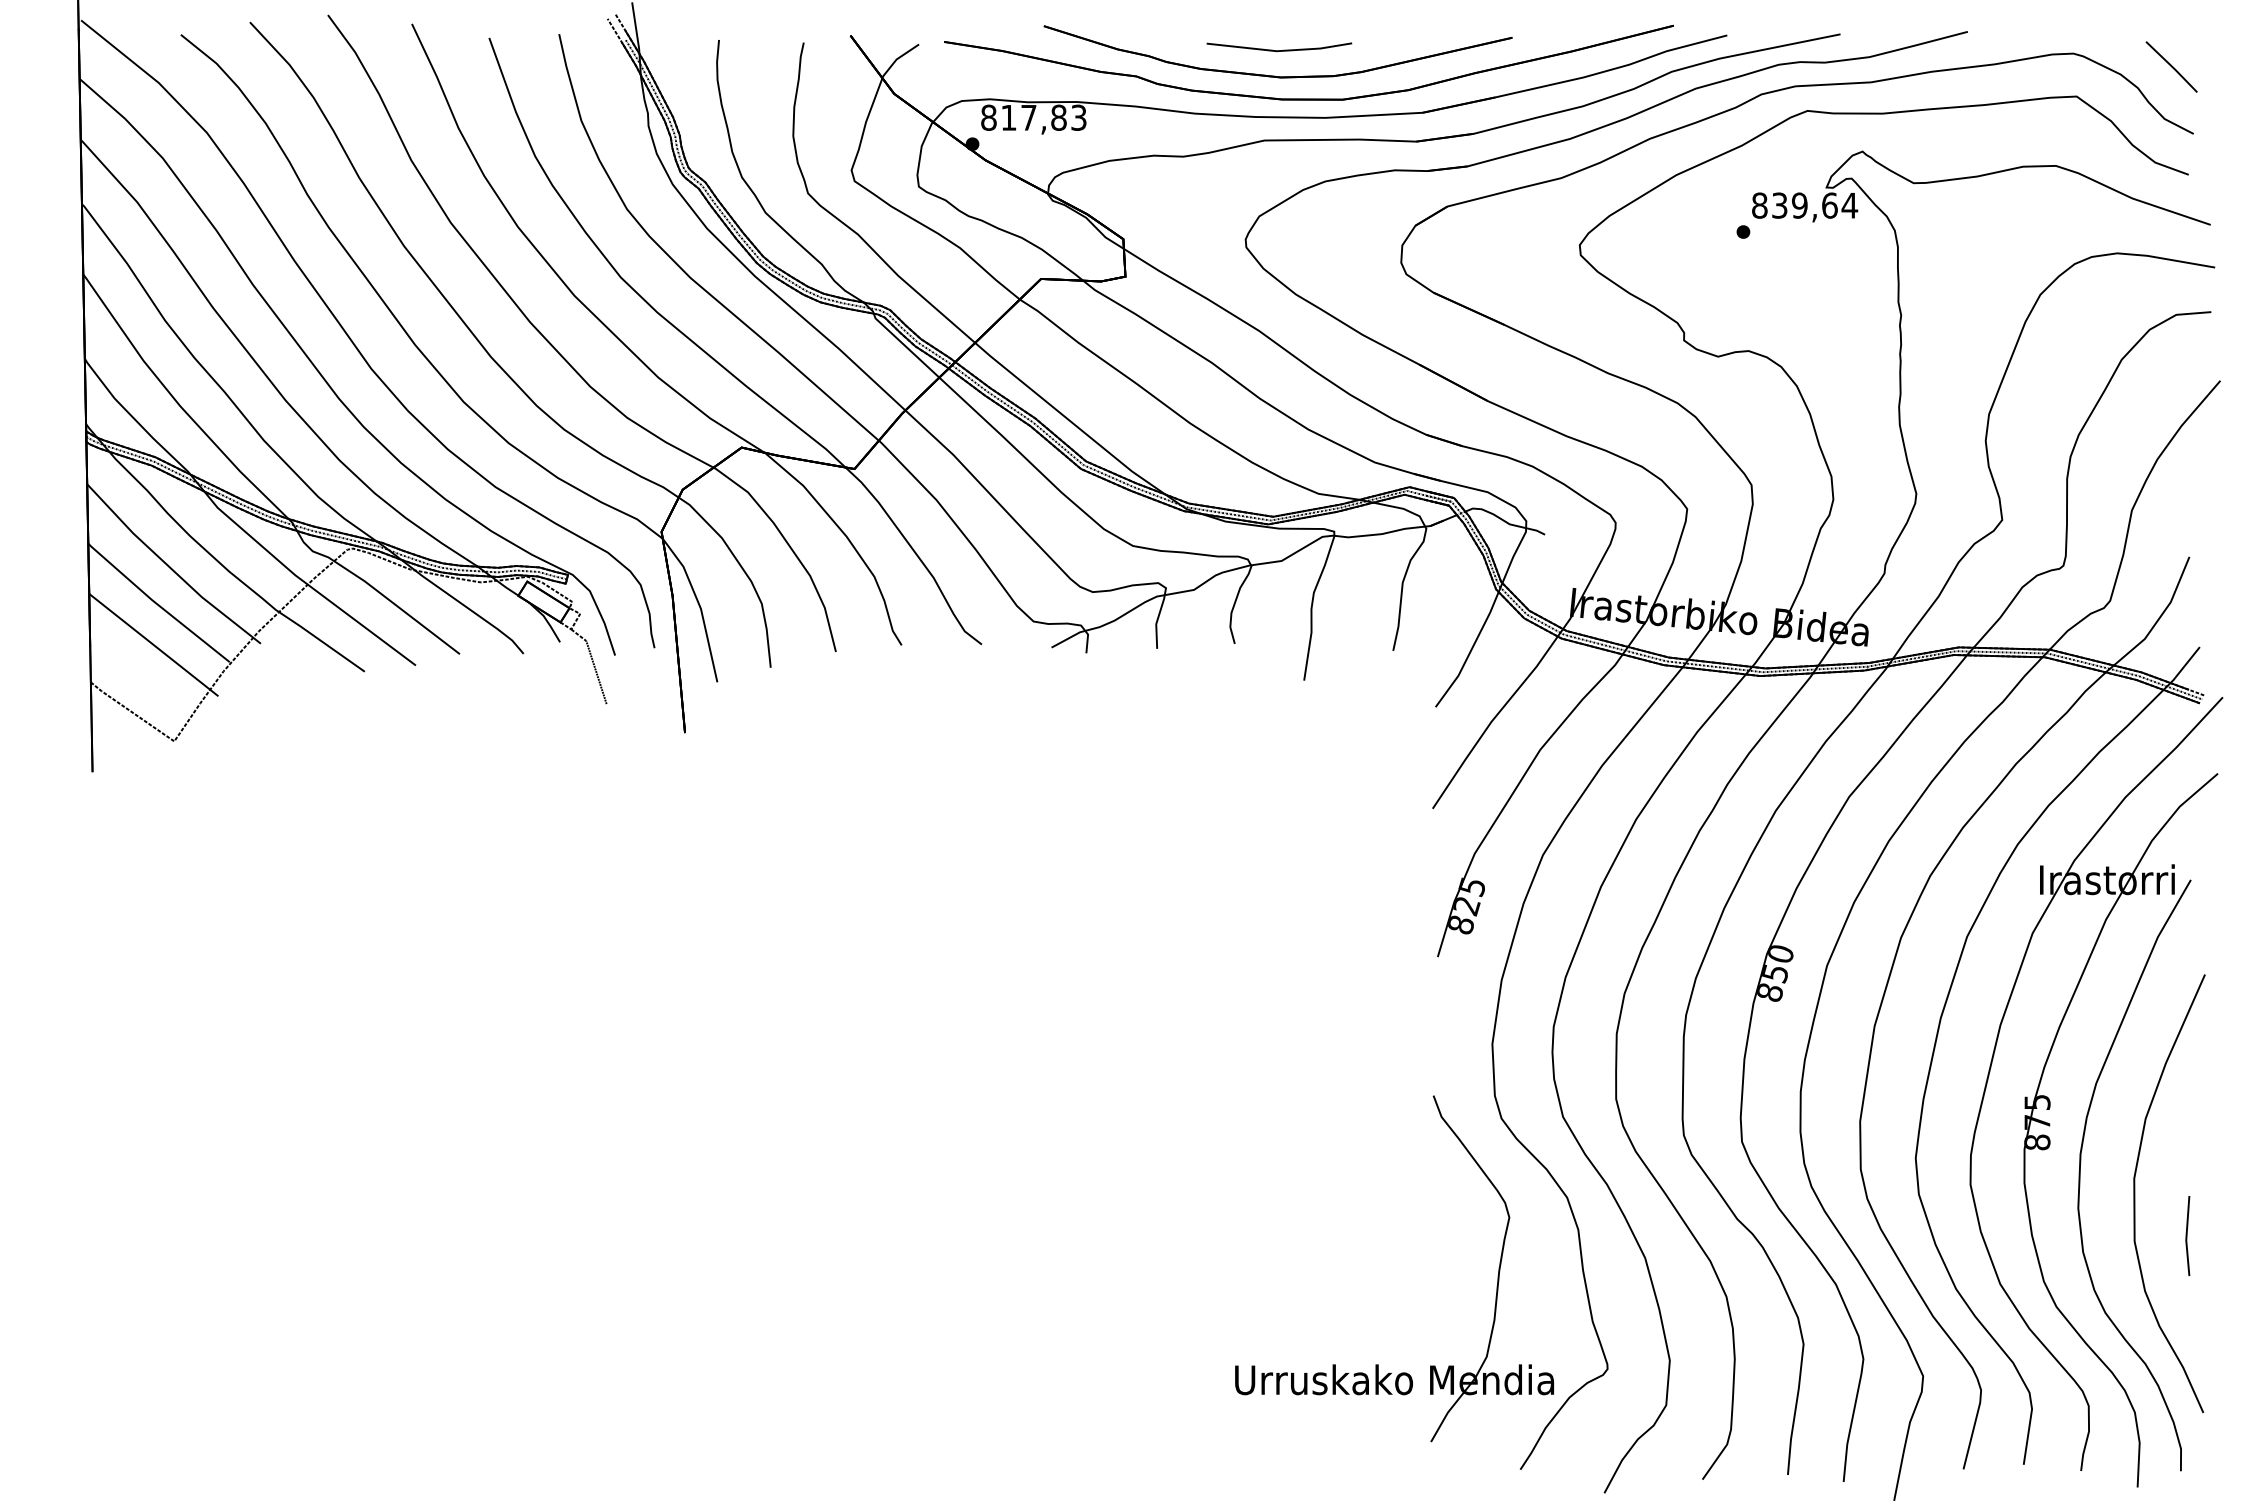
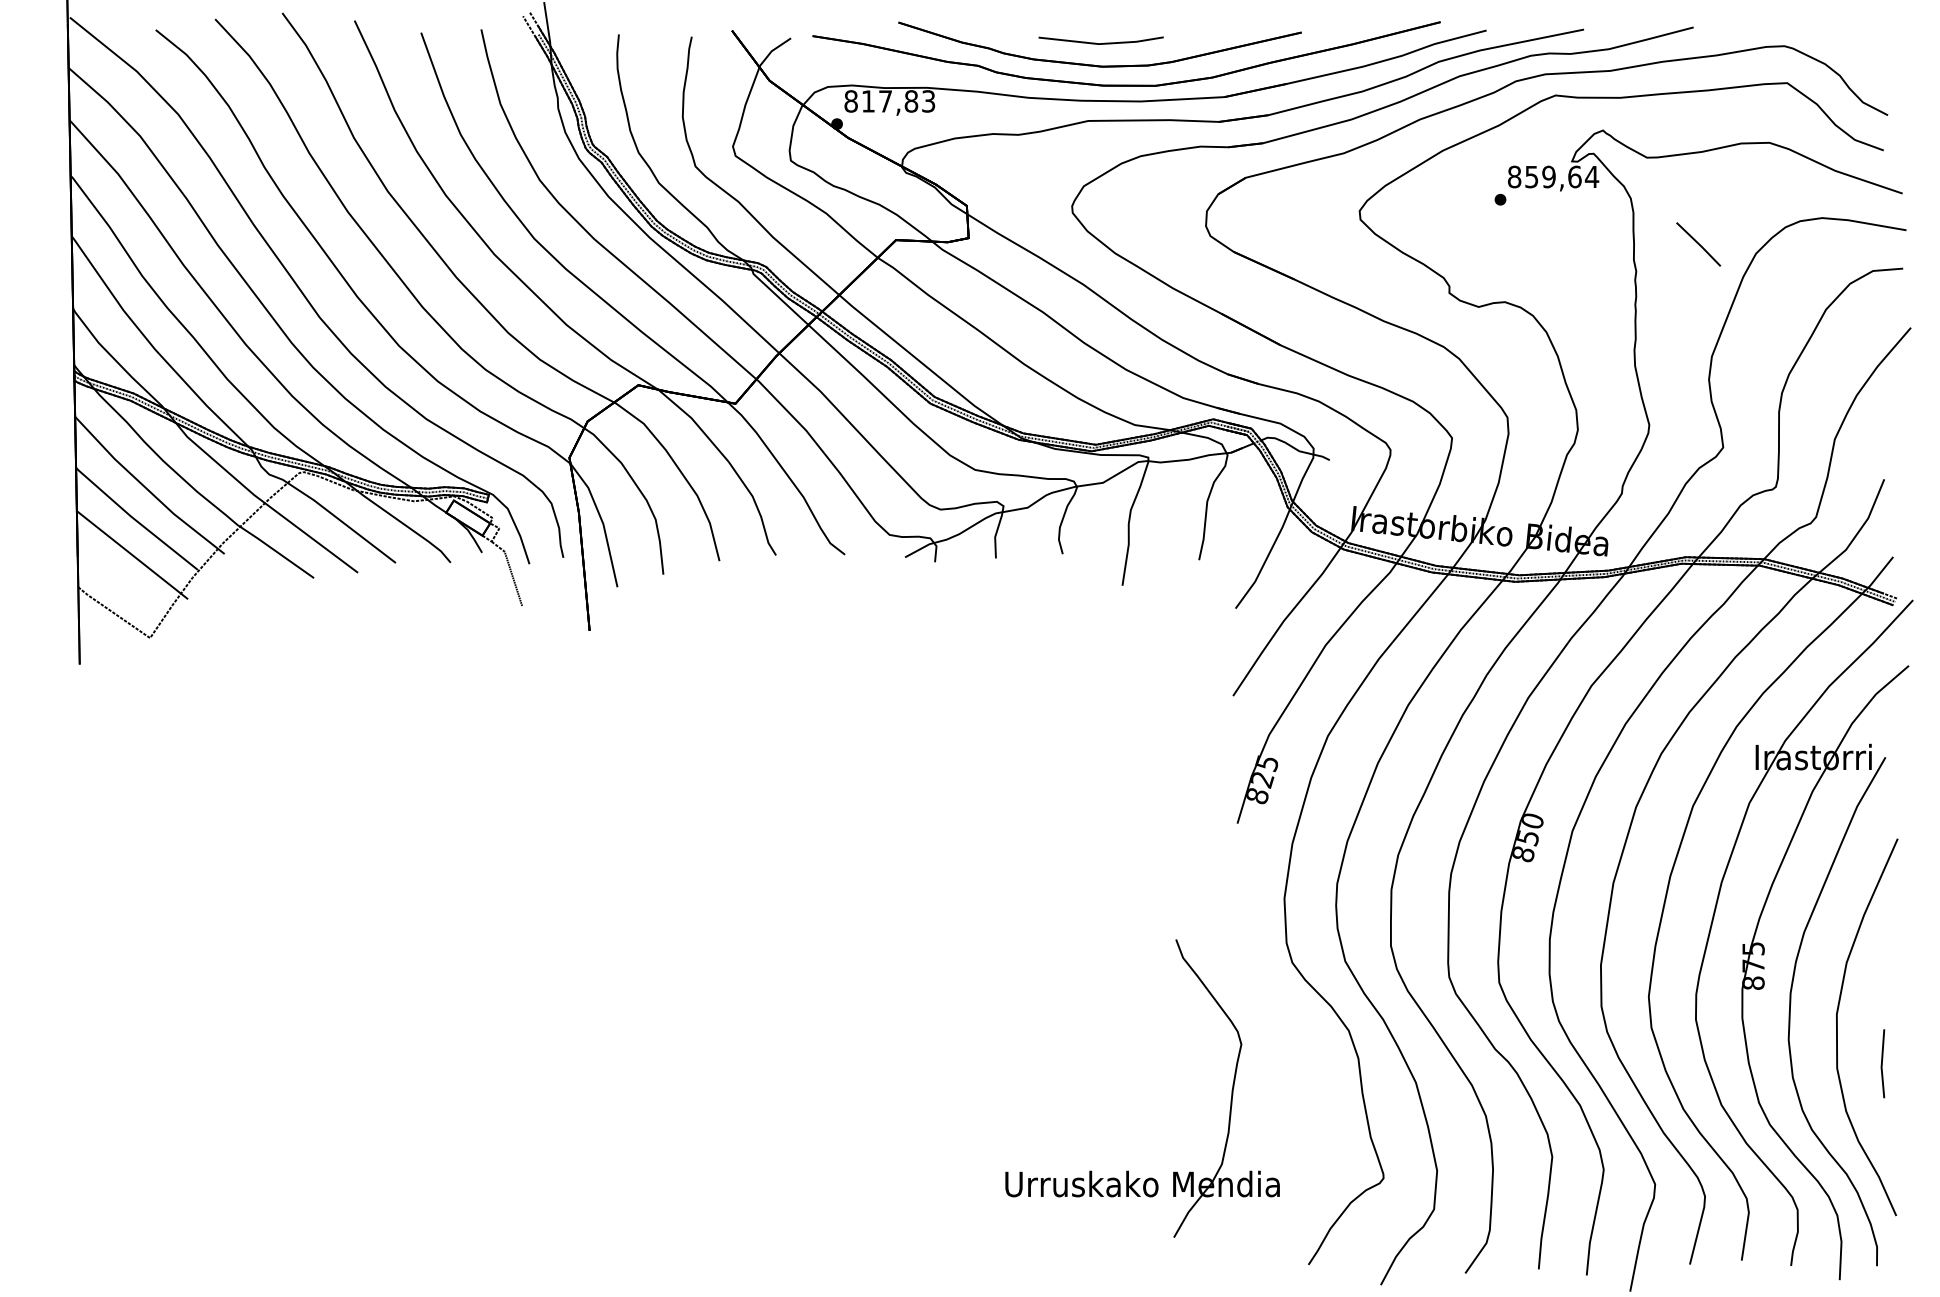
line: (2171, 66) -> (1698, 244), moved
text: (1780, 205) -> (1532, 176), 839,64 -> 859,64
part: (1378, 1364) -> (1128, 1170), moved

